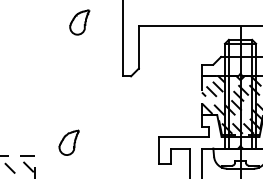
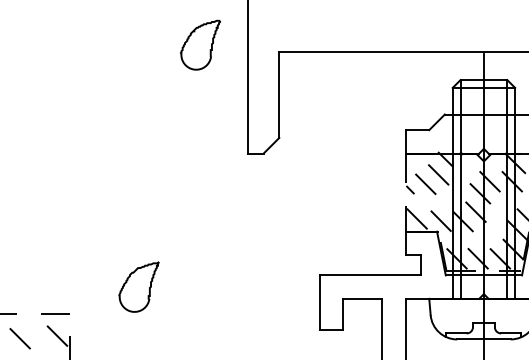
part: (79, 22) -> (200, 45), moved

